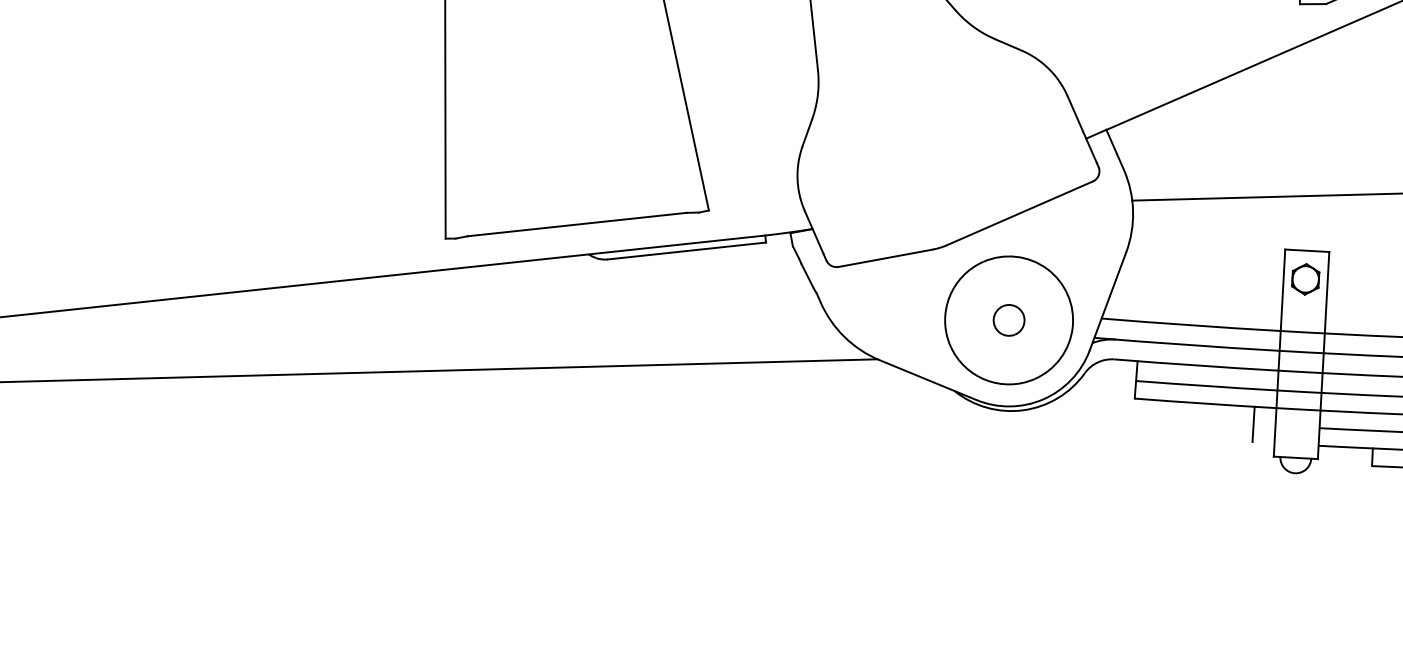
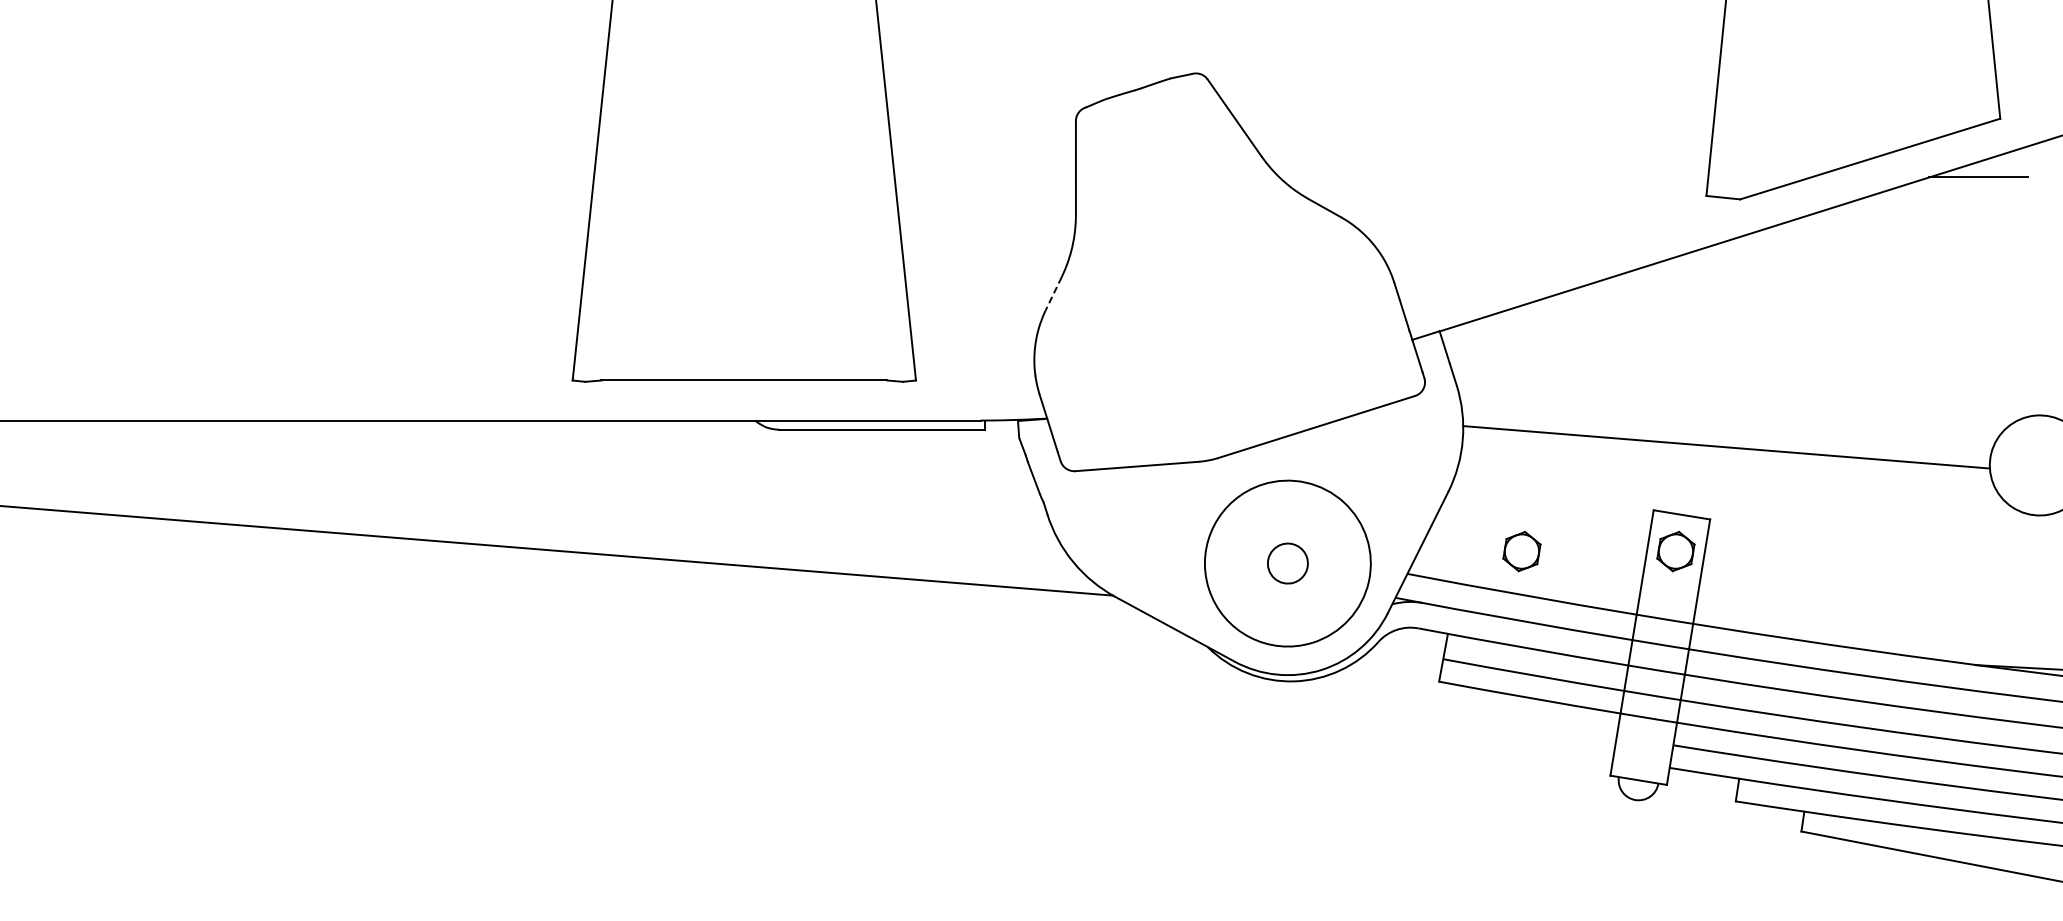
line: (807, 132) -> (1053, 293), solid -> dashed
part: (1187, 292) -> (1521, 551), added
line: (1253, 423) -> (1588, 730), removed

